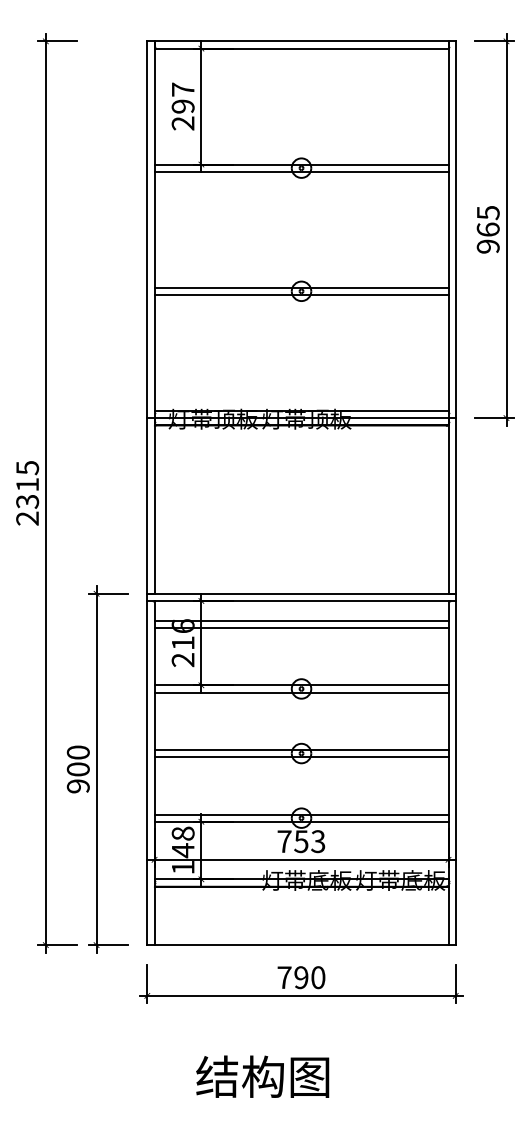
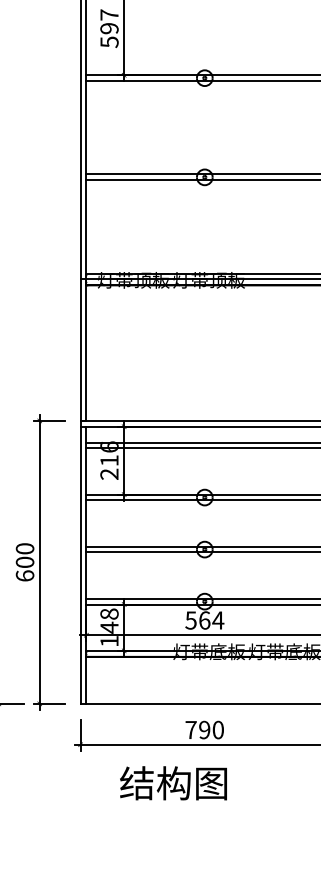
text: (182, 123) -> (108, 42), 297 -> 597
text: (77, 786) -> (24, 576), 900 -> 600
text: (301, 841) -> (204, 620), 753 -> 564
text: (262, 1076) -> (173, 783), moved

